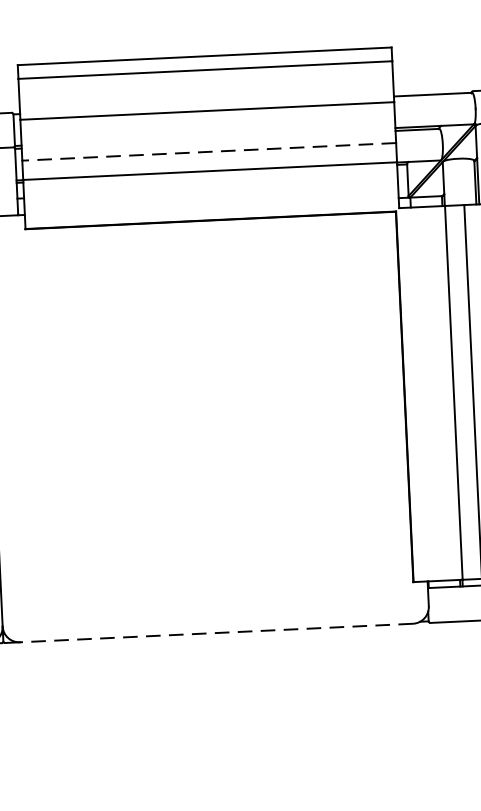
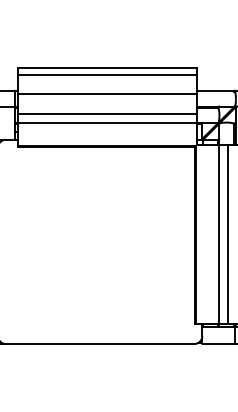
line: (209, 151) -> (107, 113), dashed -> solid
line: (215, 634) -> (99, 344), dashed -> solid

